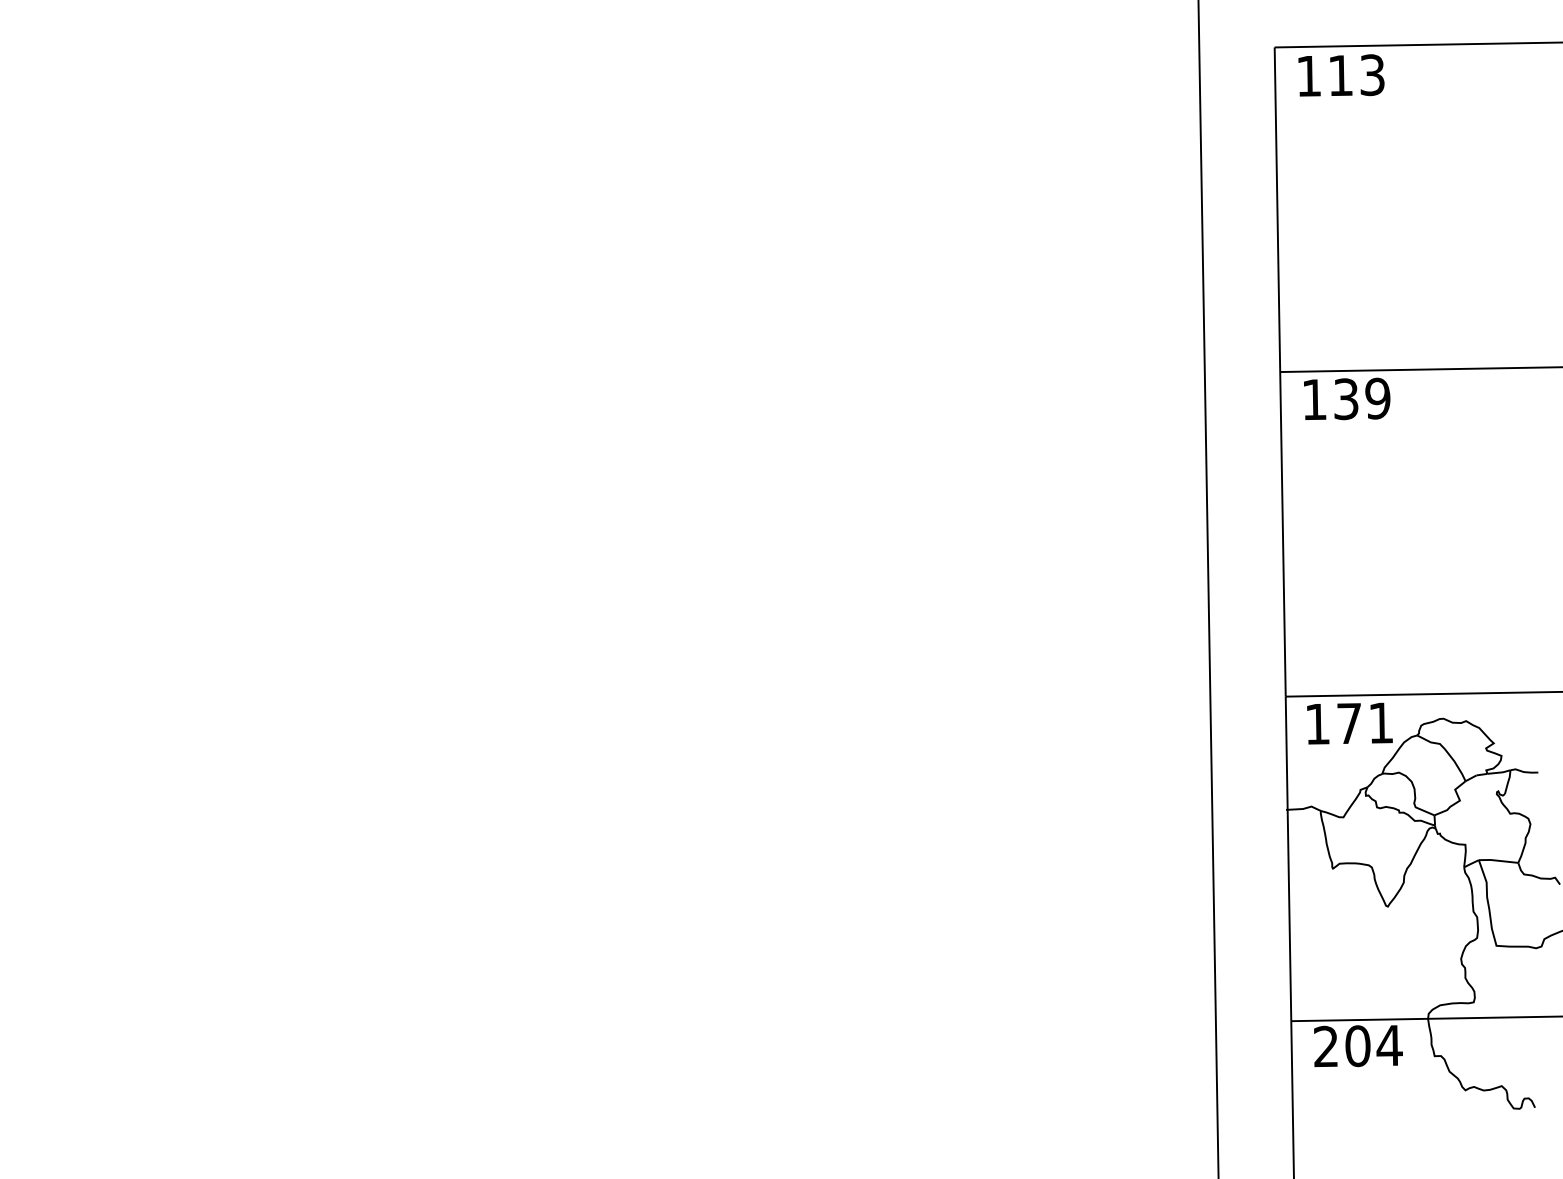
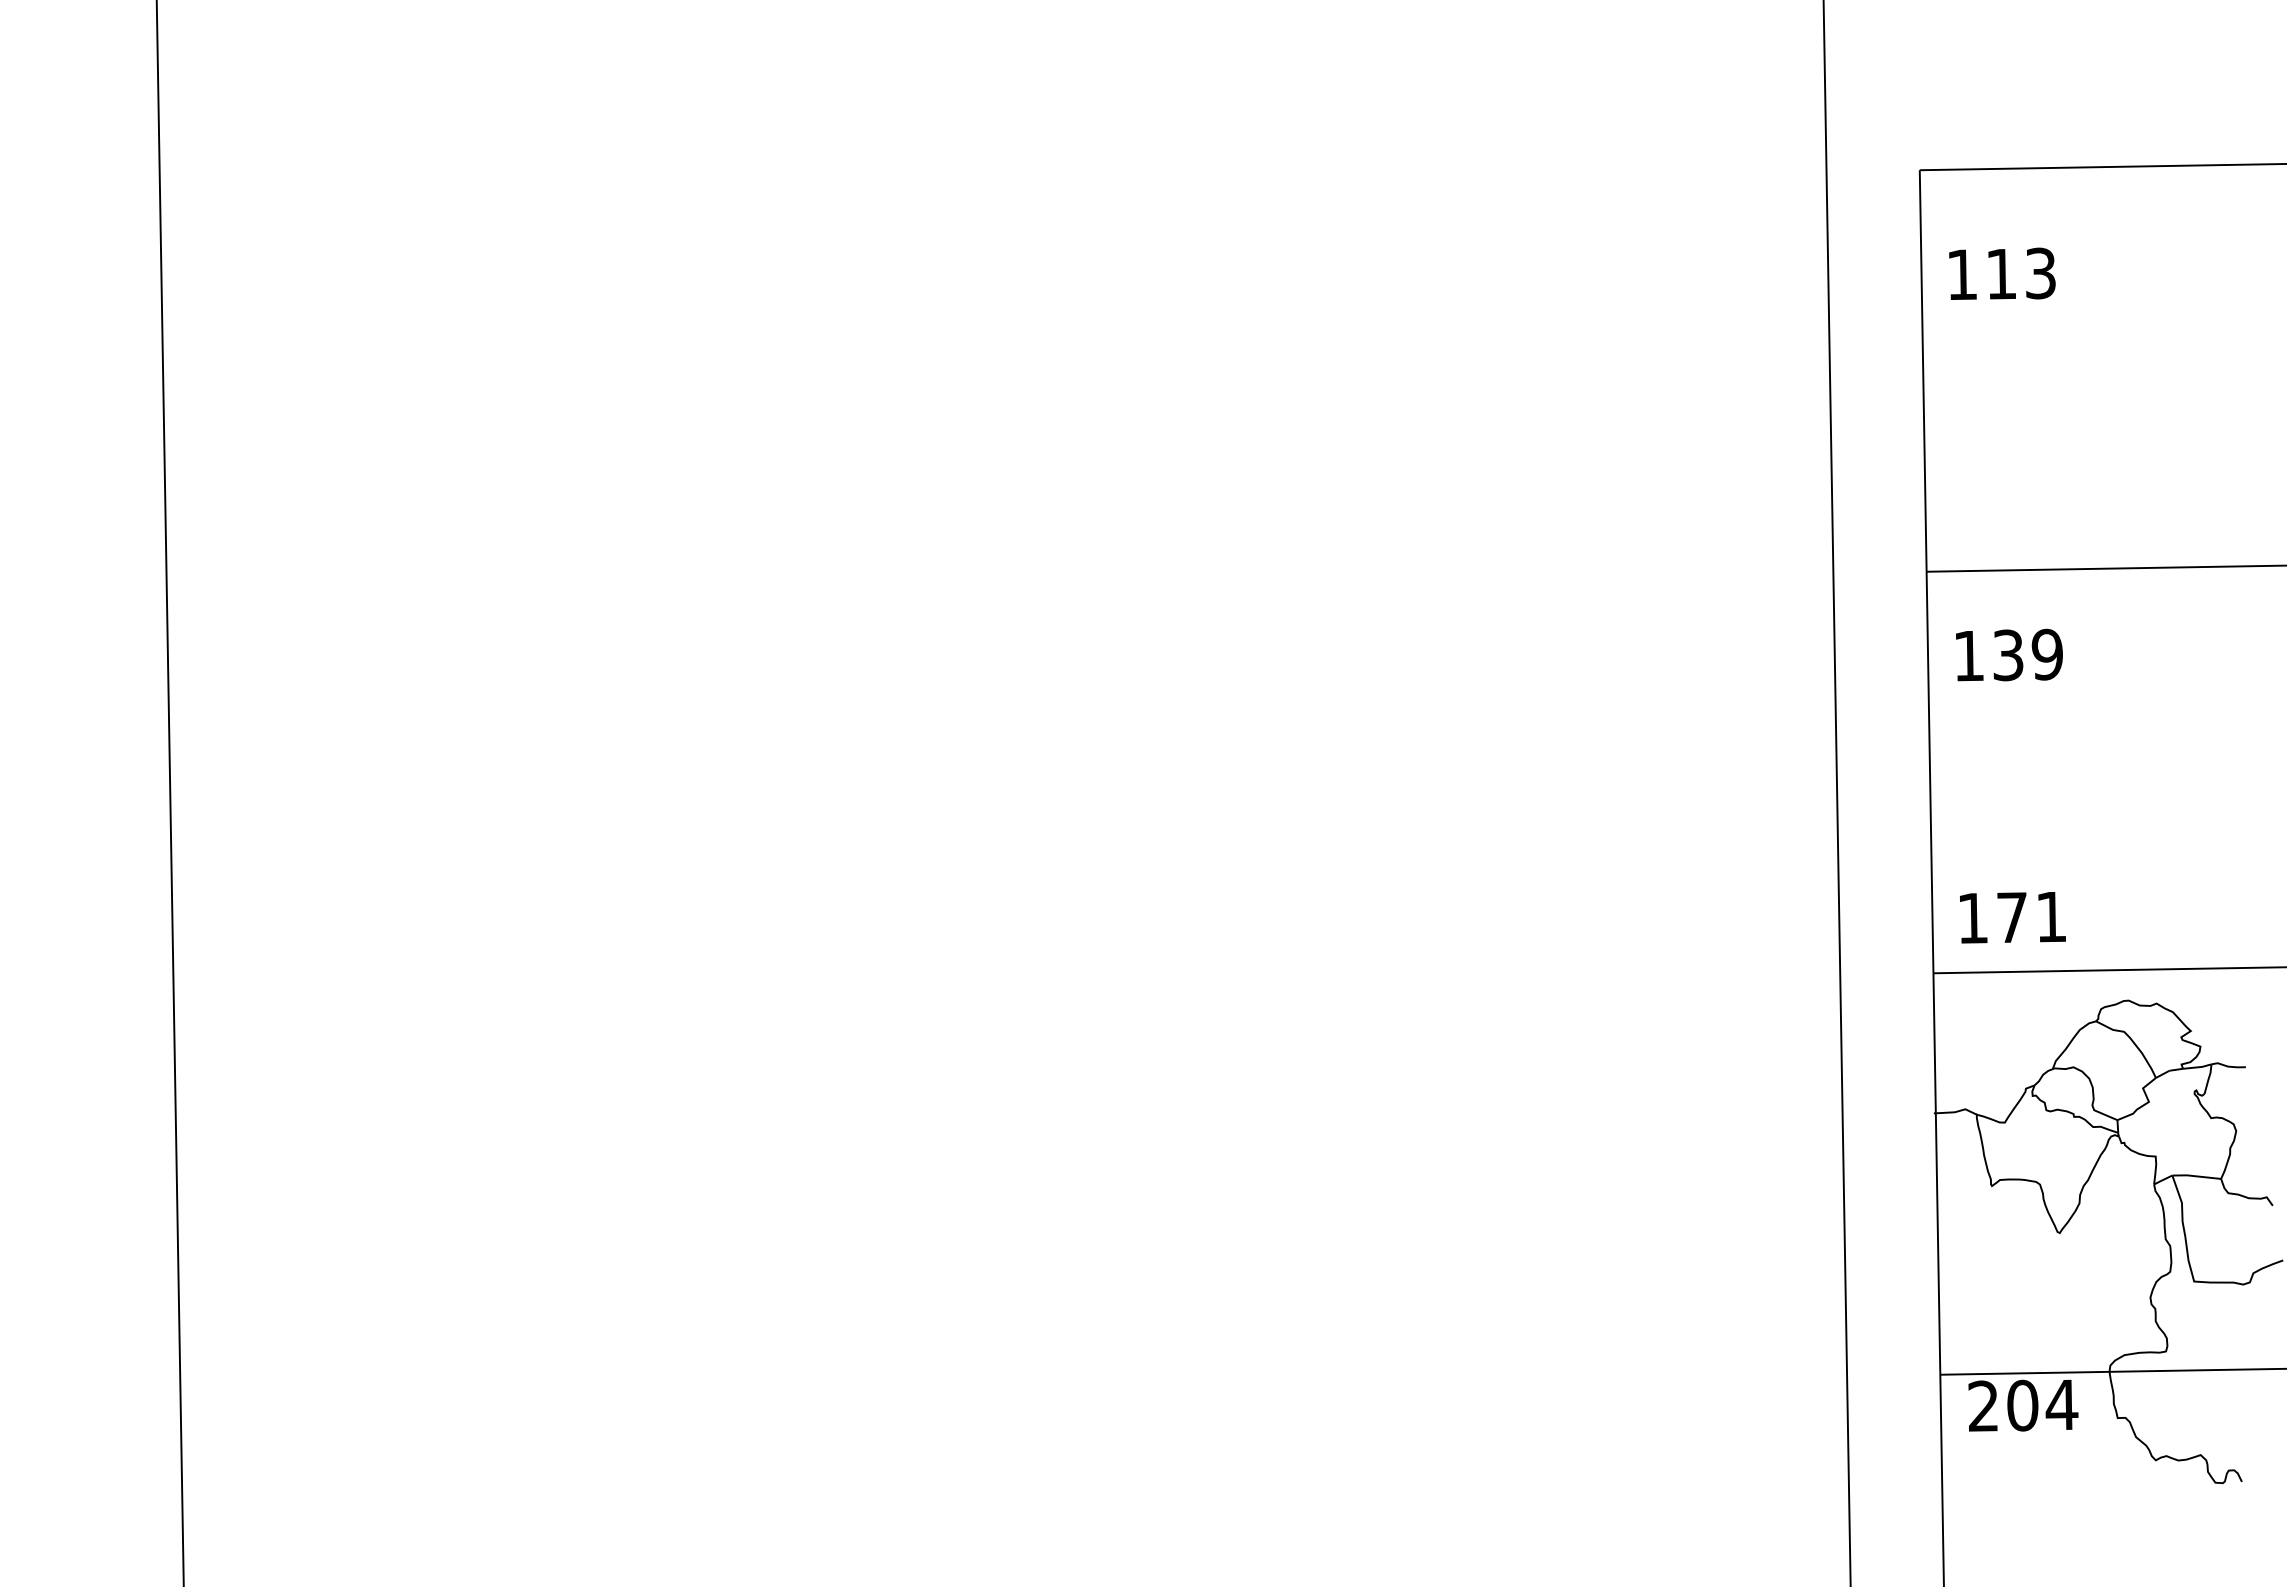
text: (1341, 75) -> (2002, 273), moved
text: (1347, 398) -> (2009, 654), moved
text: (1349, 723) -> (2012, 917), moved

